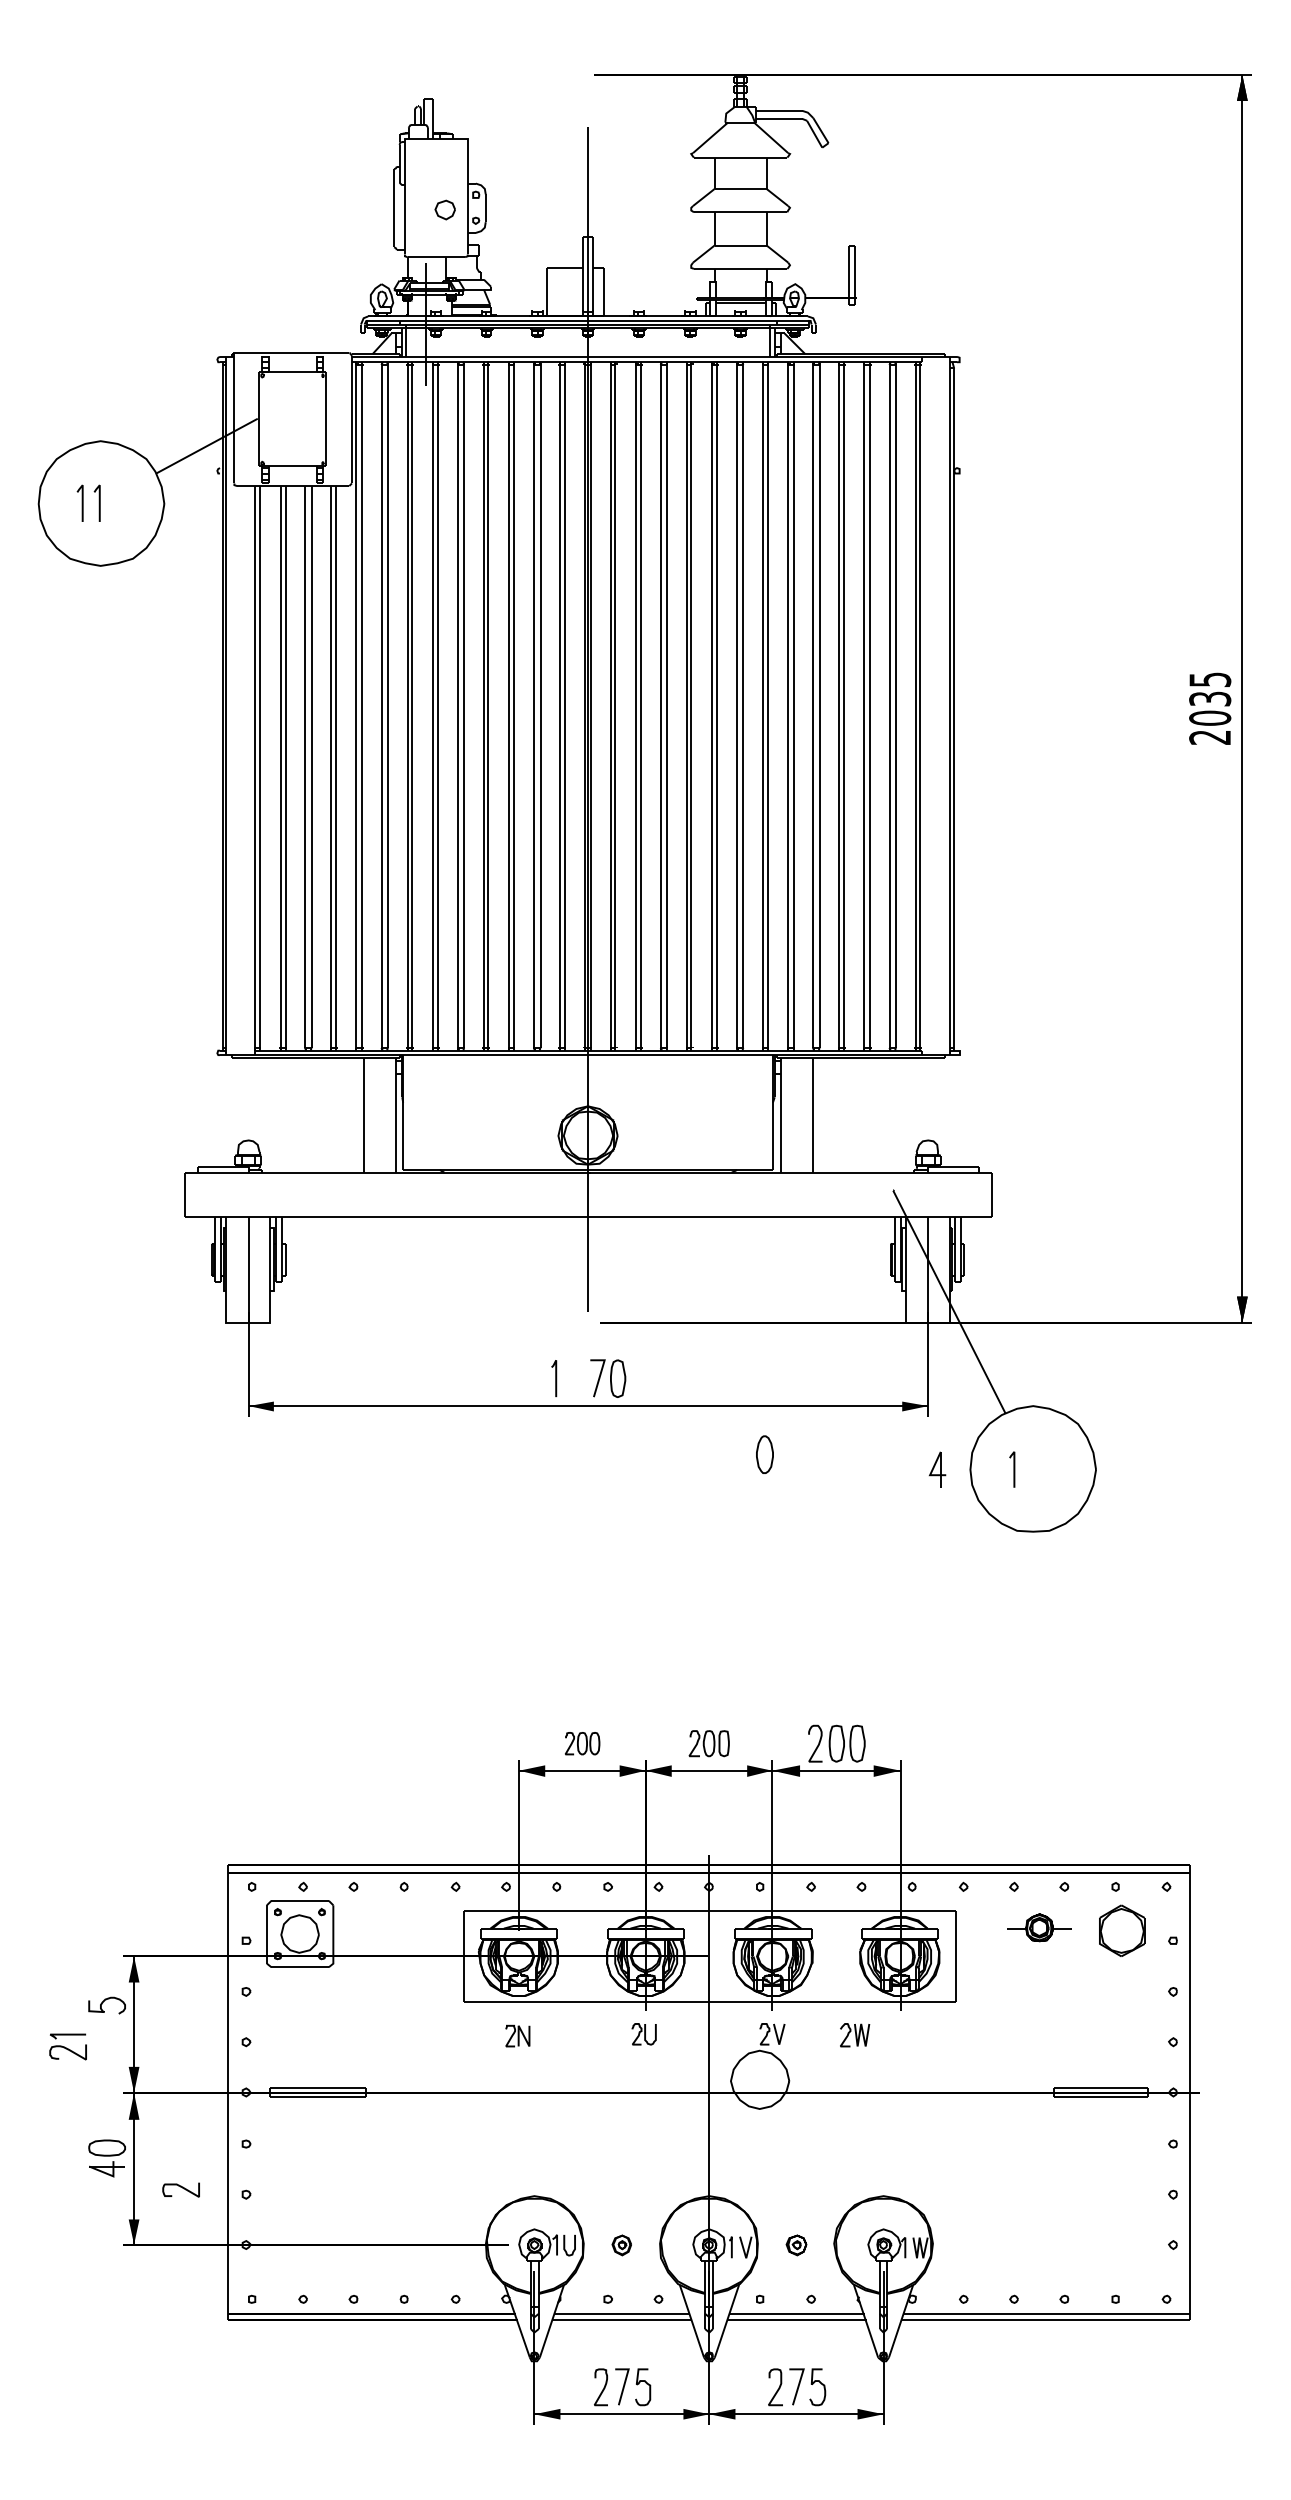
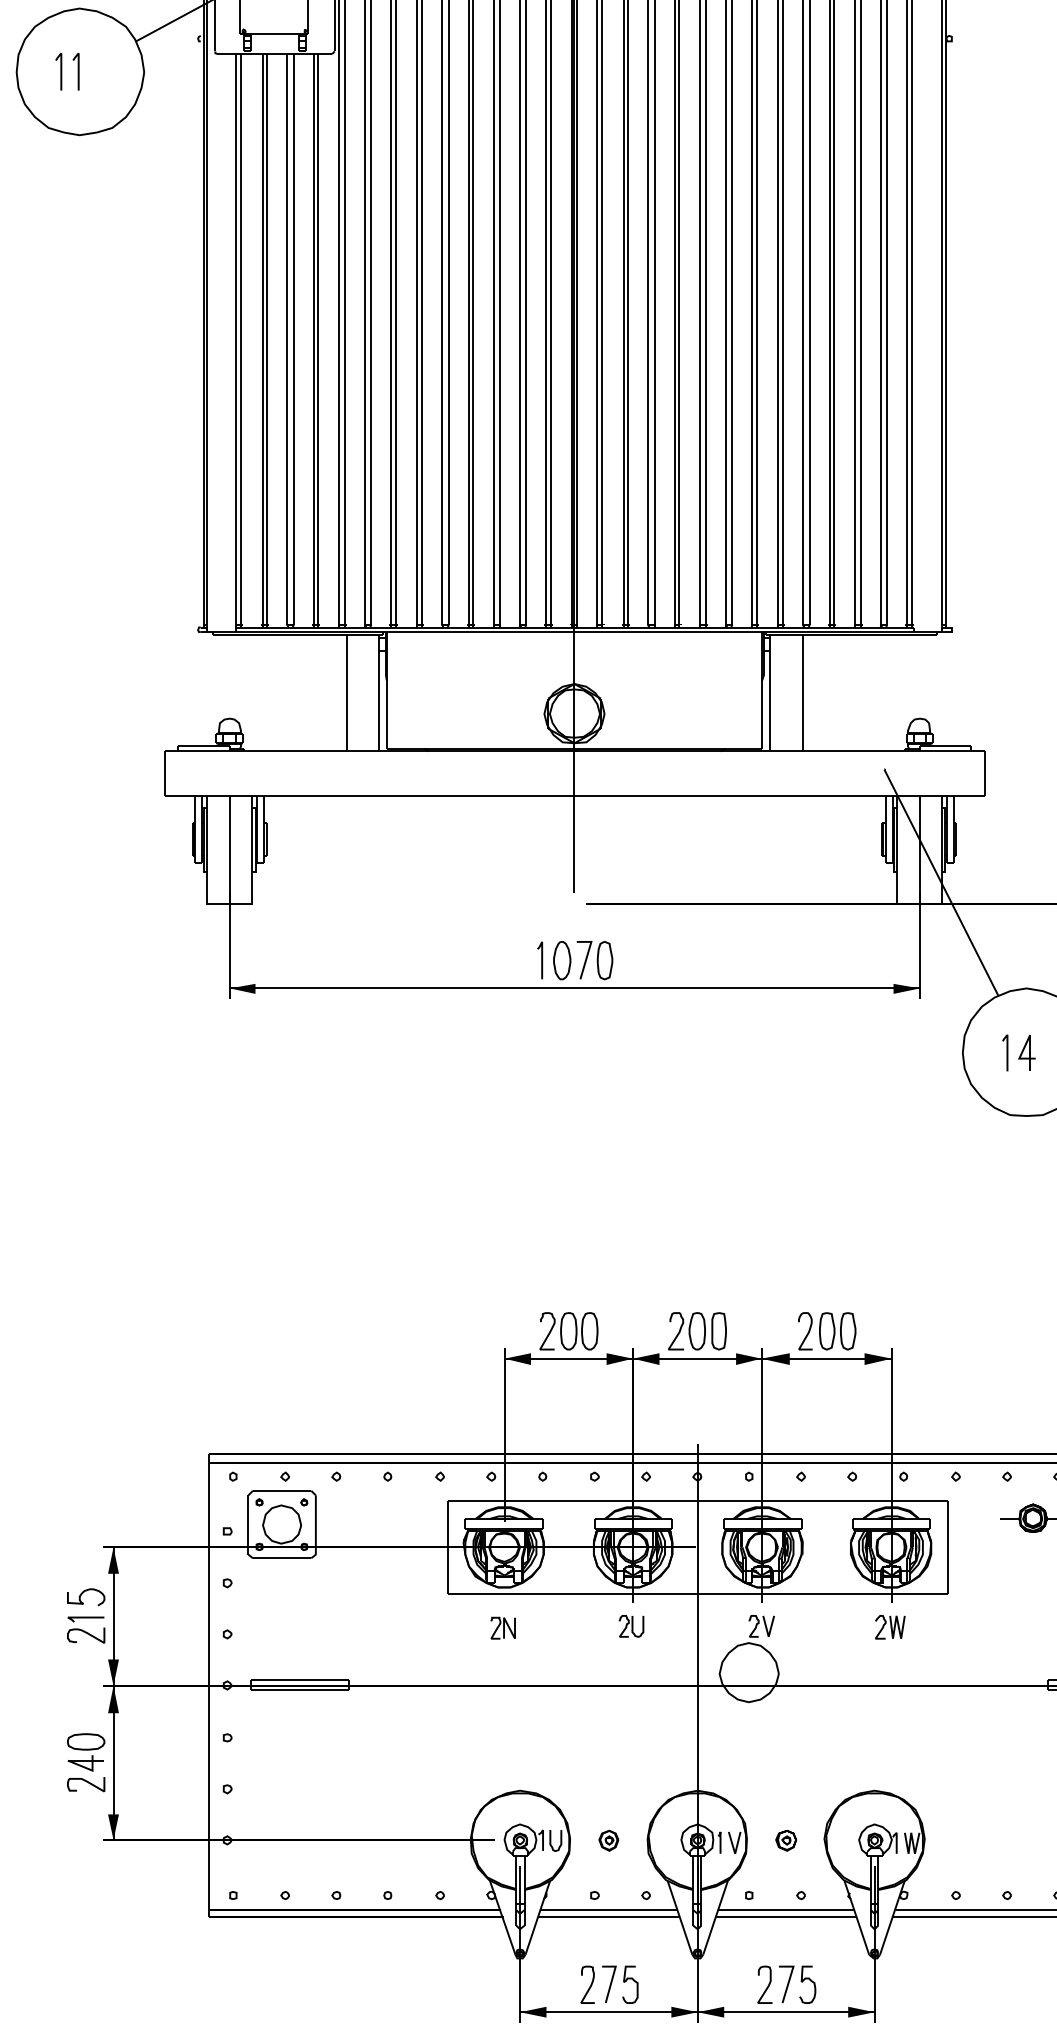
part: (764, 1454) -> (561, 960), moved
part: (937, 1469) -> (1026, 1052), moved
part: (582, 1743) -> (568, 1331), size x1.67
part: (709, 1743) -> (697, 1331), size x1.43
part: (855, 2035) -> (890, 1627), moved
part: (67, 2046) -> (85, 1629), moved
curve: (180, 2187) -> (85, 1781), moved

